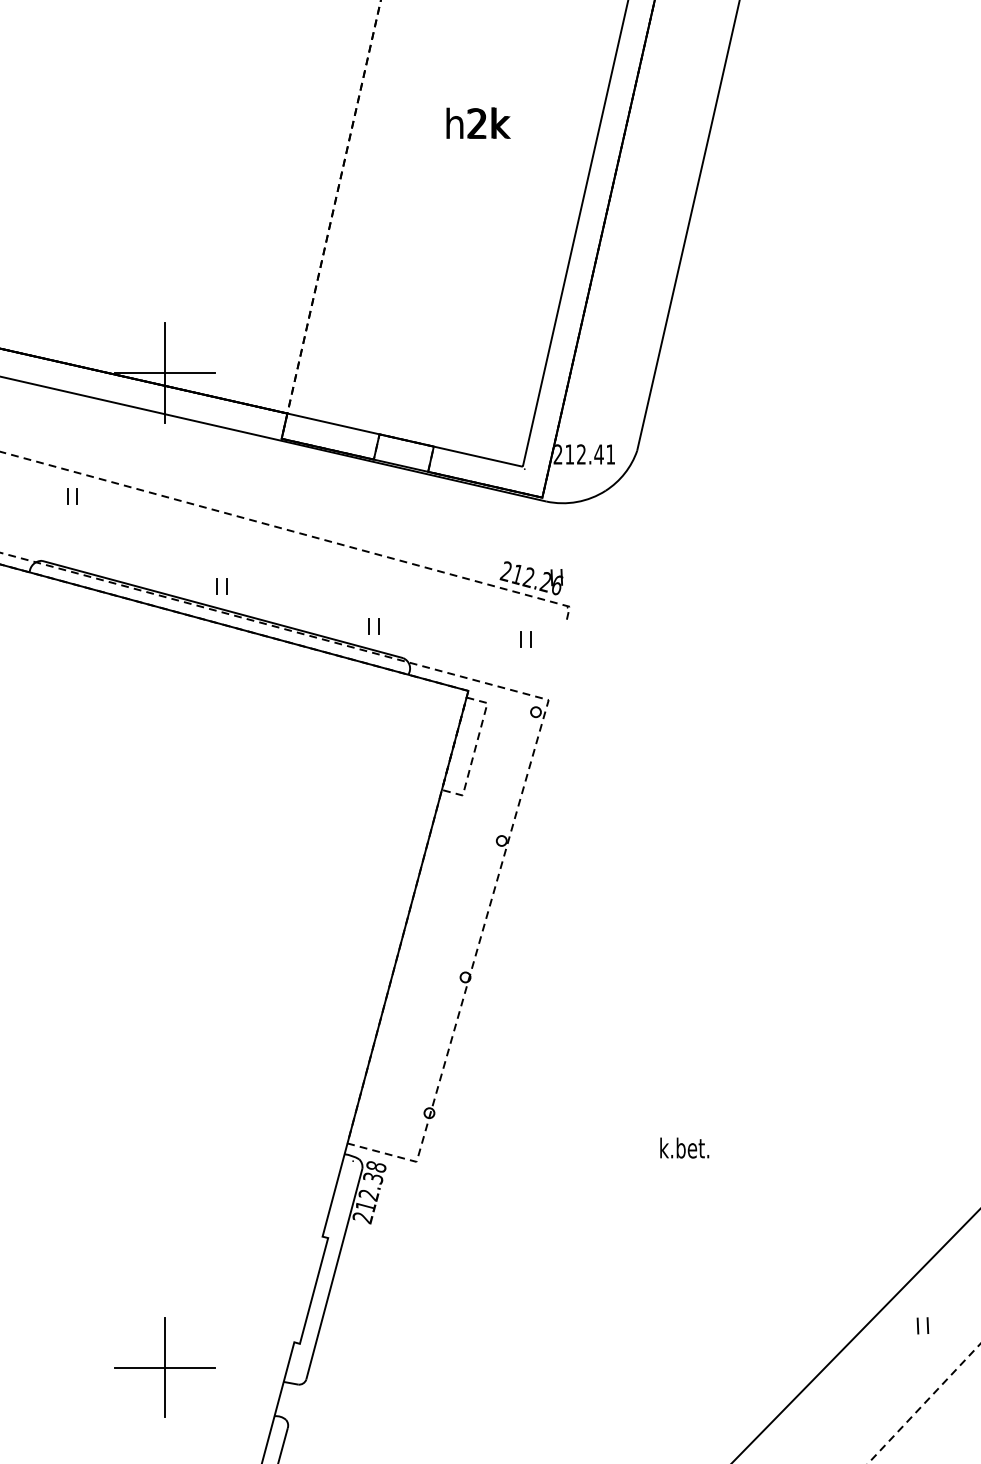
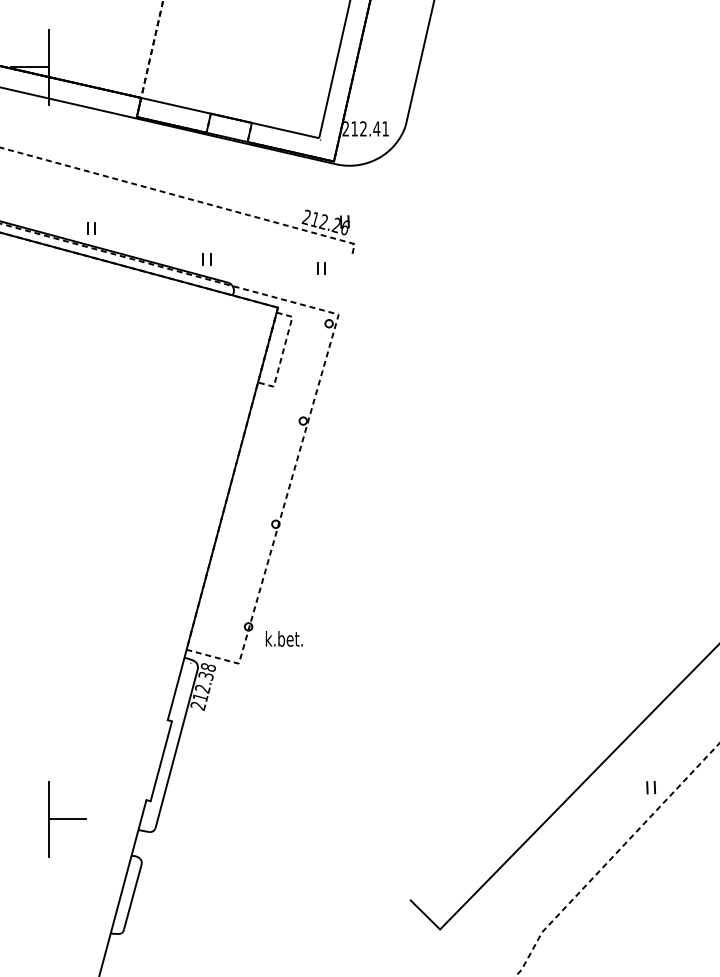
line: (189, 373) -> (67, 67), removed
text: (684, 1147) -> (284, 638), moved
part: (922, 1325) -> (650, 787), moved
line: (139, 1367) -> (29, 819), removed

